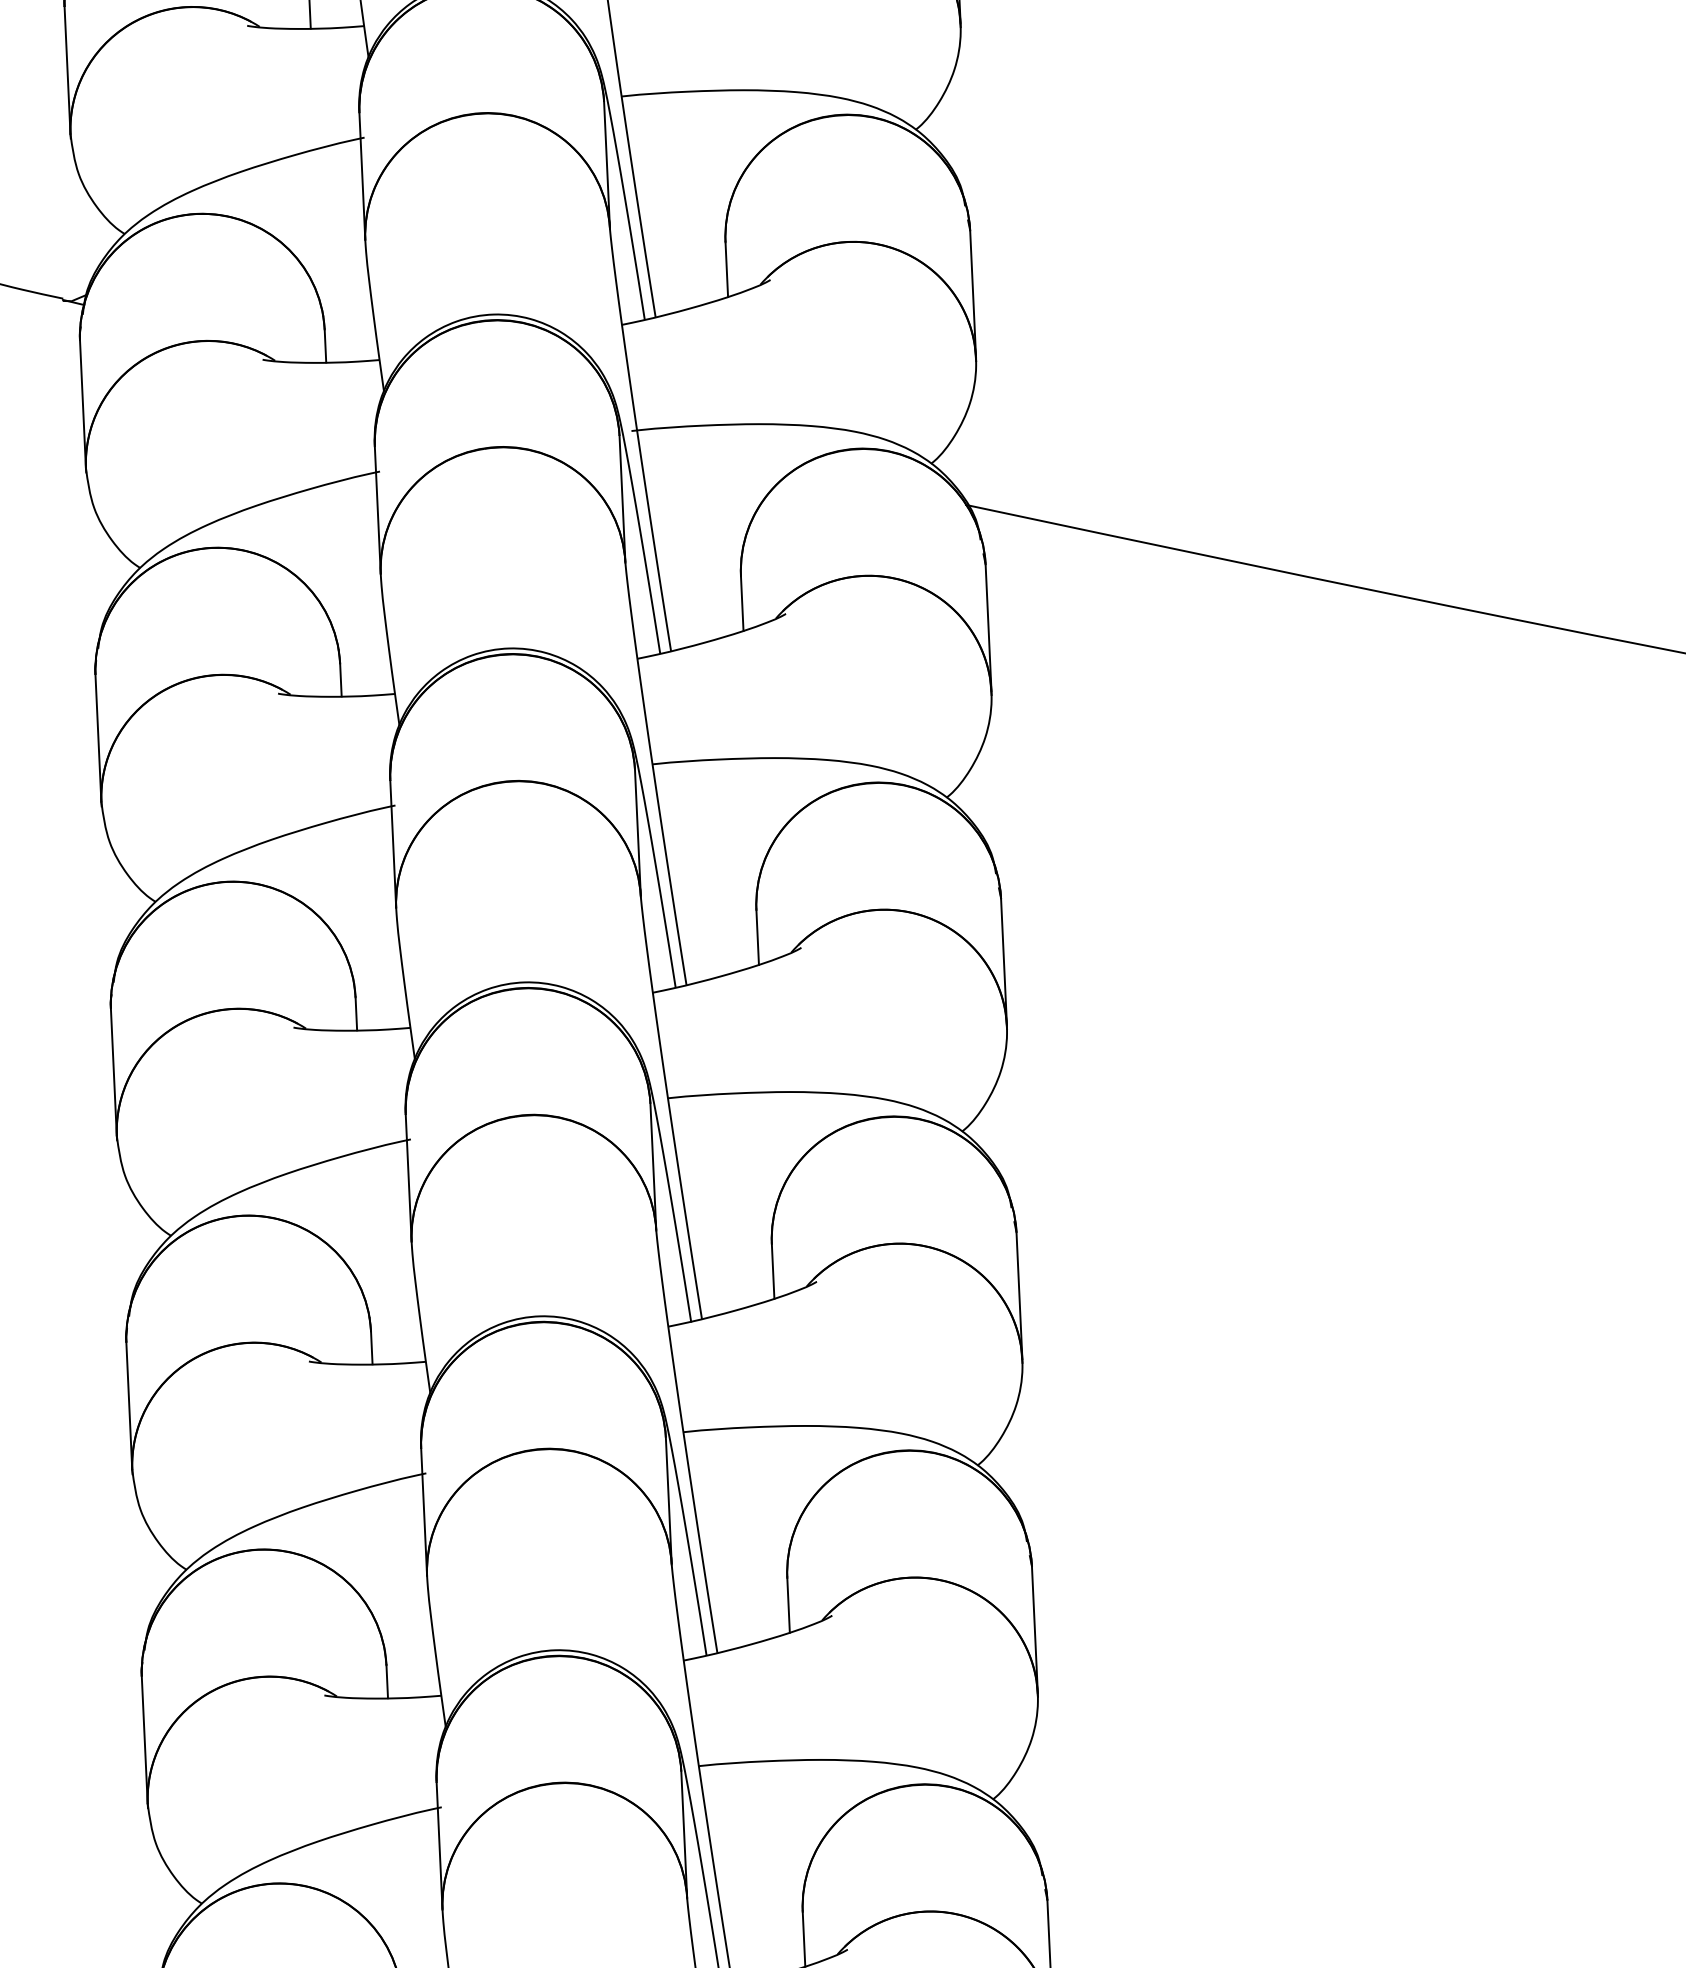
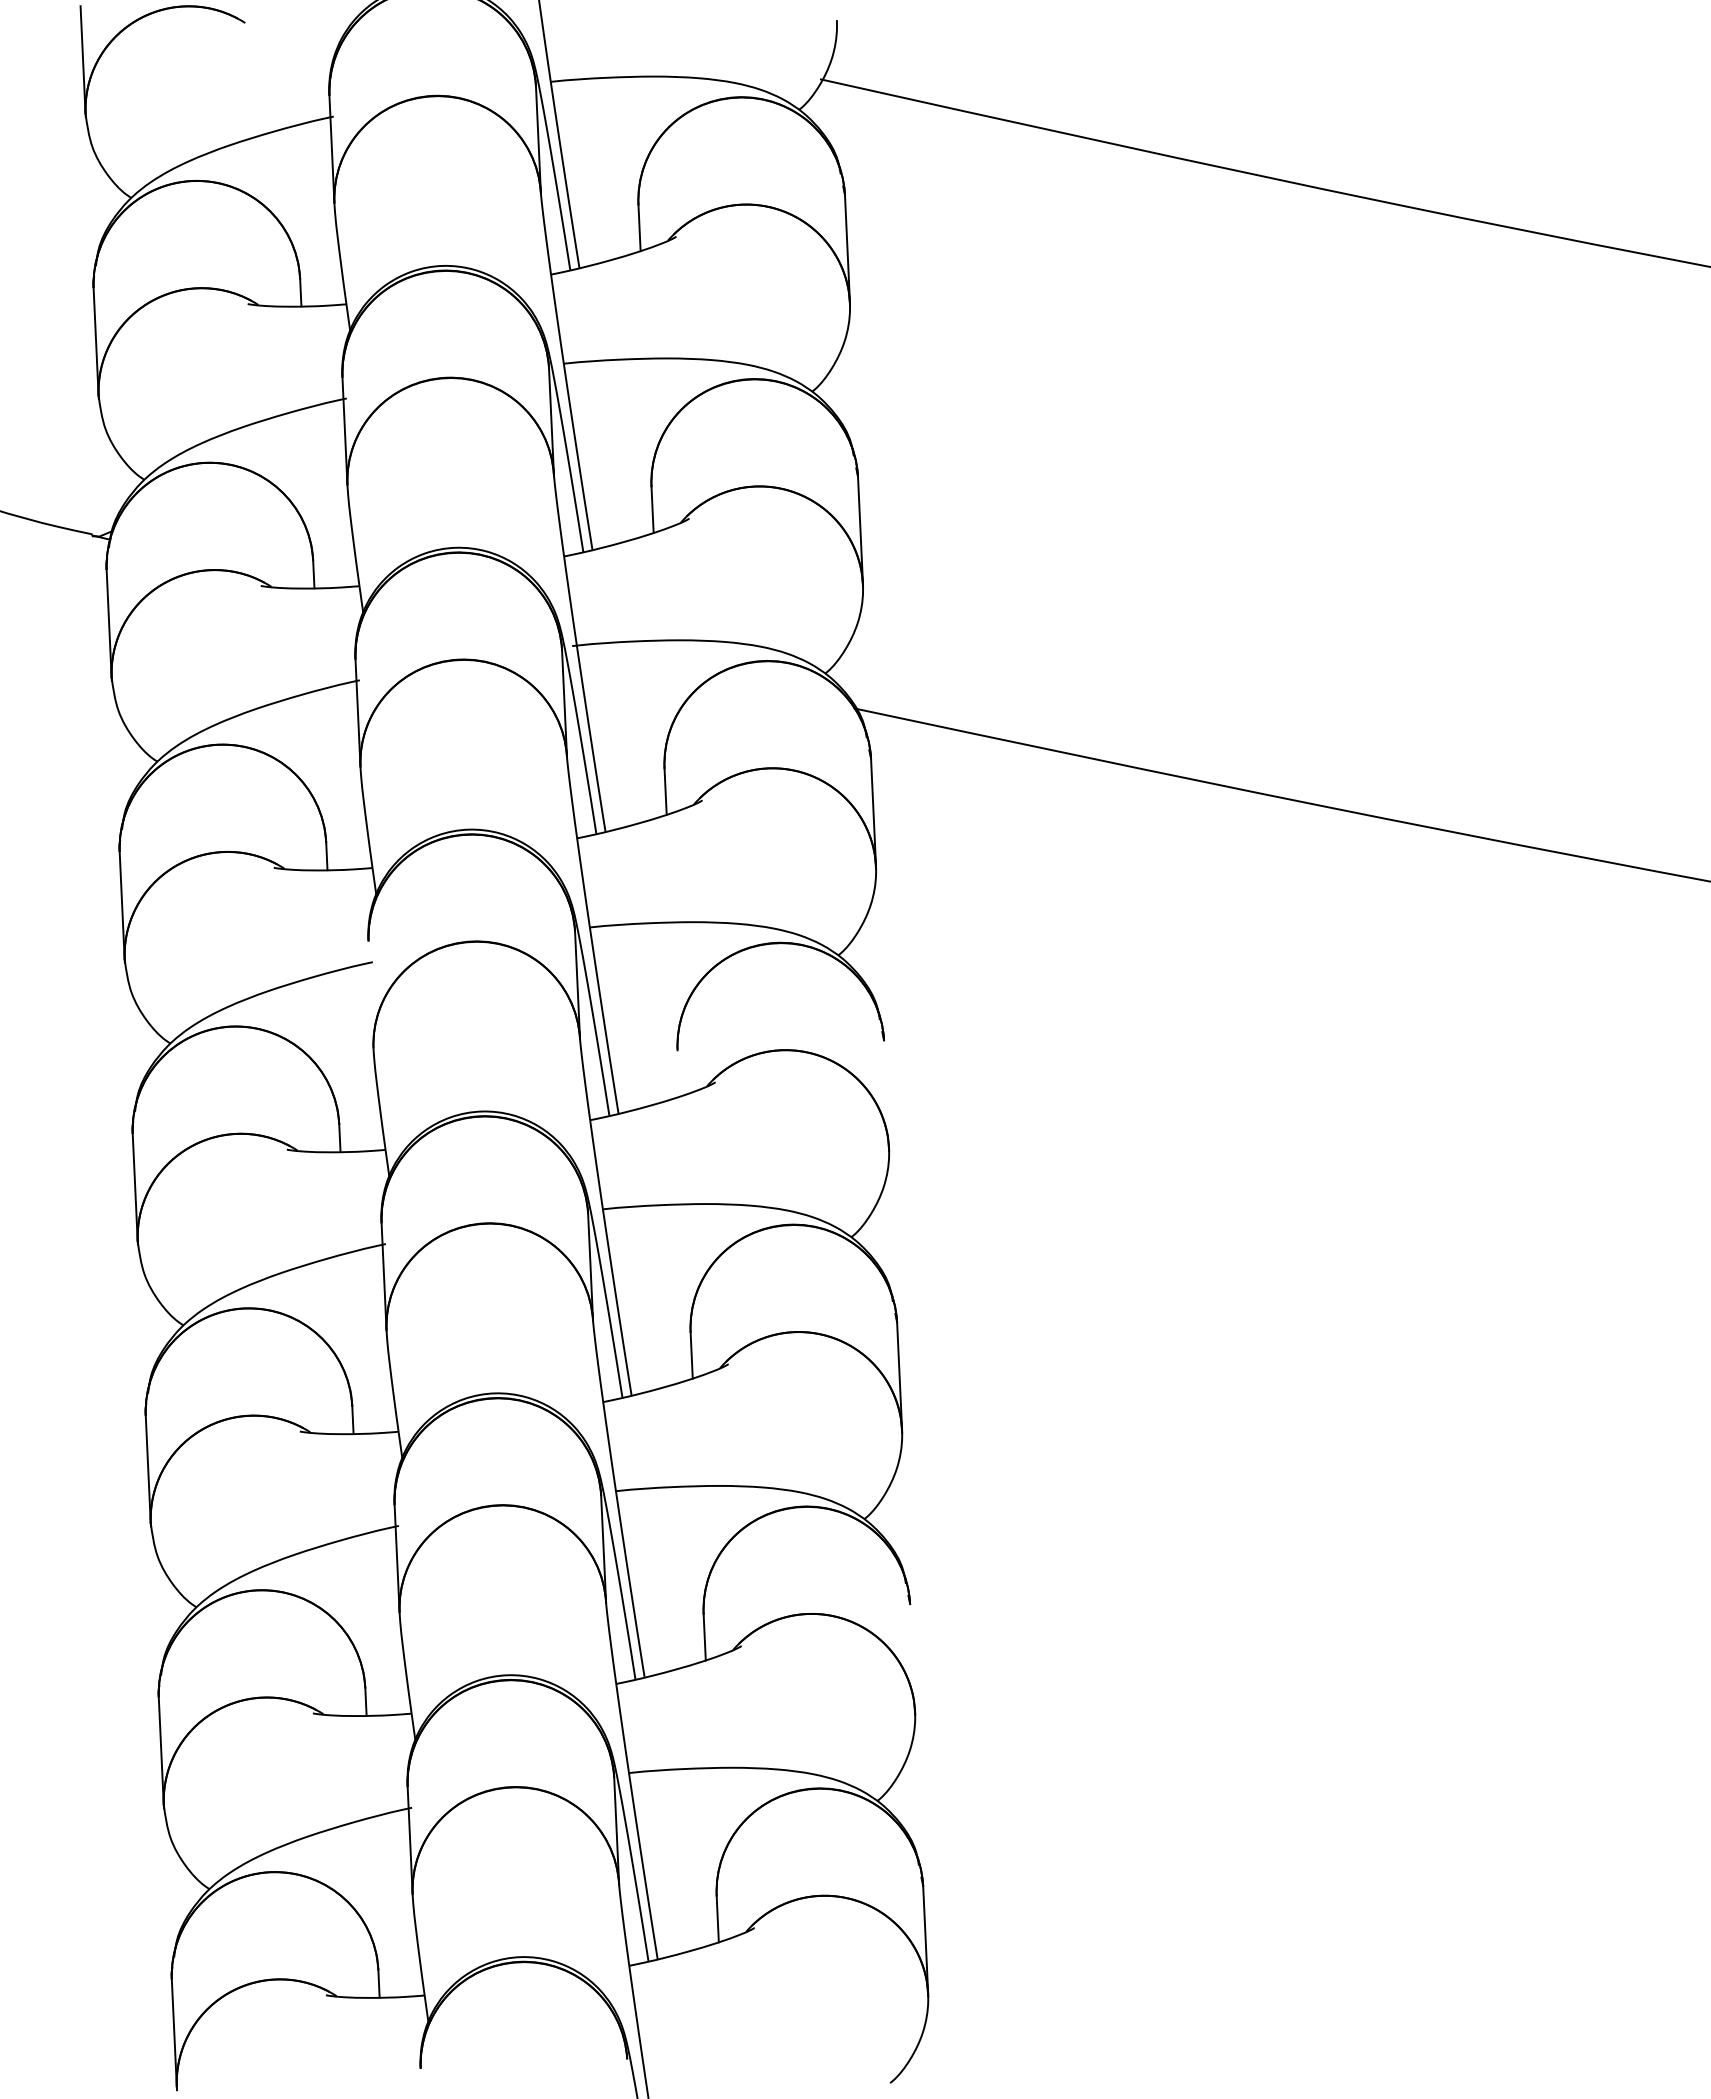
line: (392, 843) -> (370, 994), removed
line: (757, 937) -> (678, 1073), removed
line: (1003, 961) -> (886, 1093), removed
line: (1034, 1629) -> (912, 1657), removed

